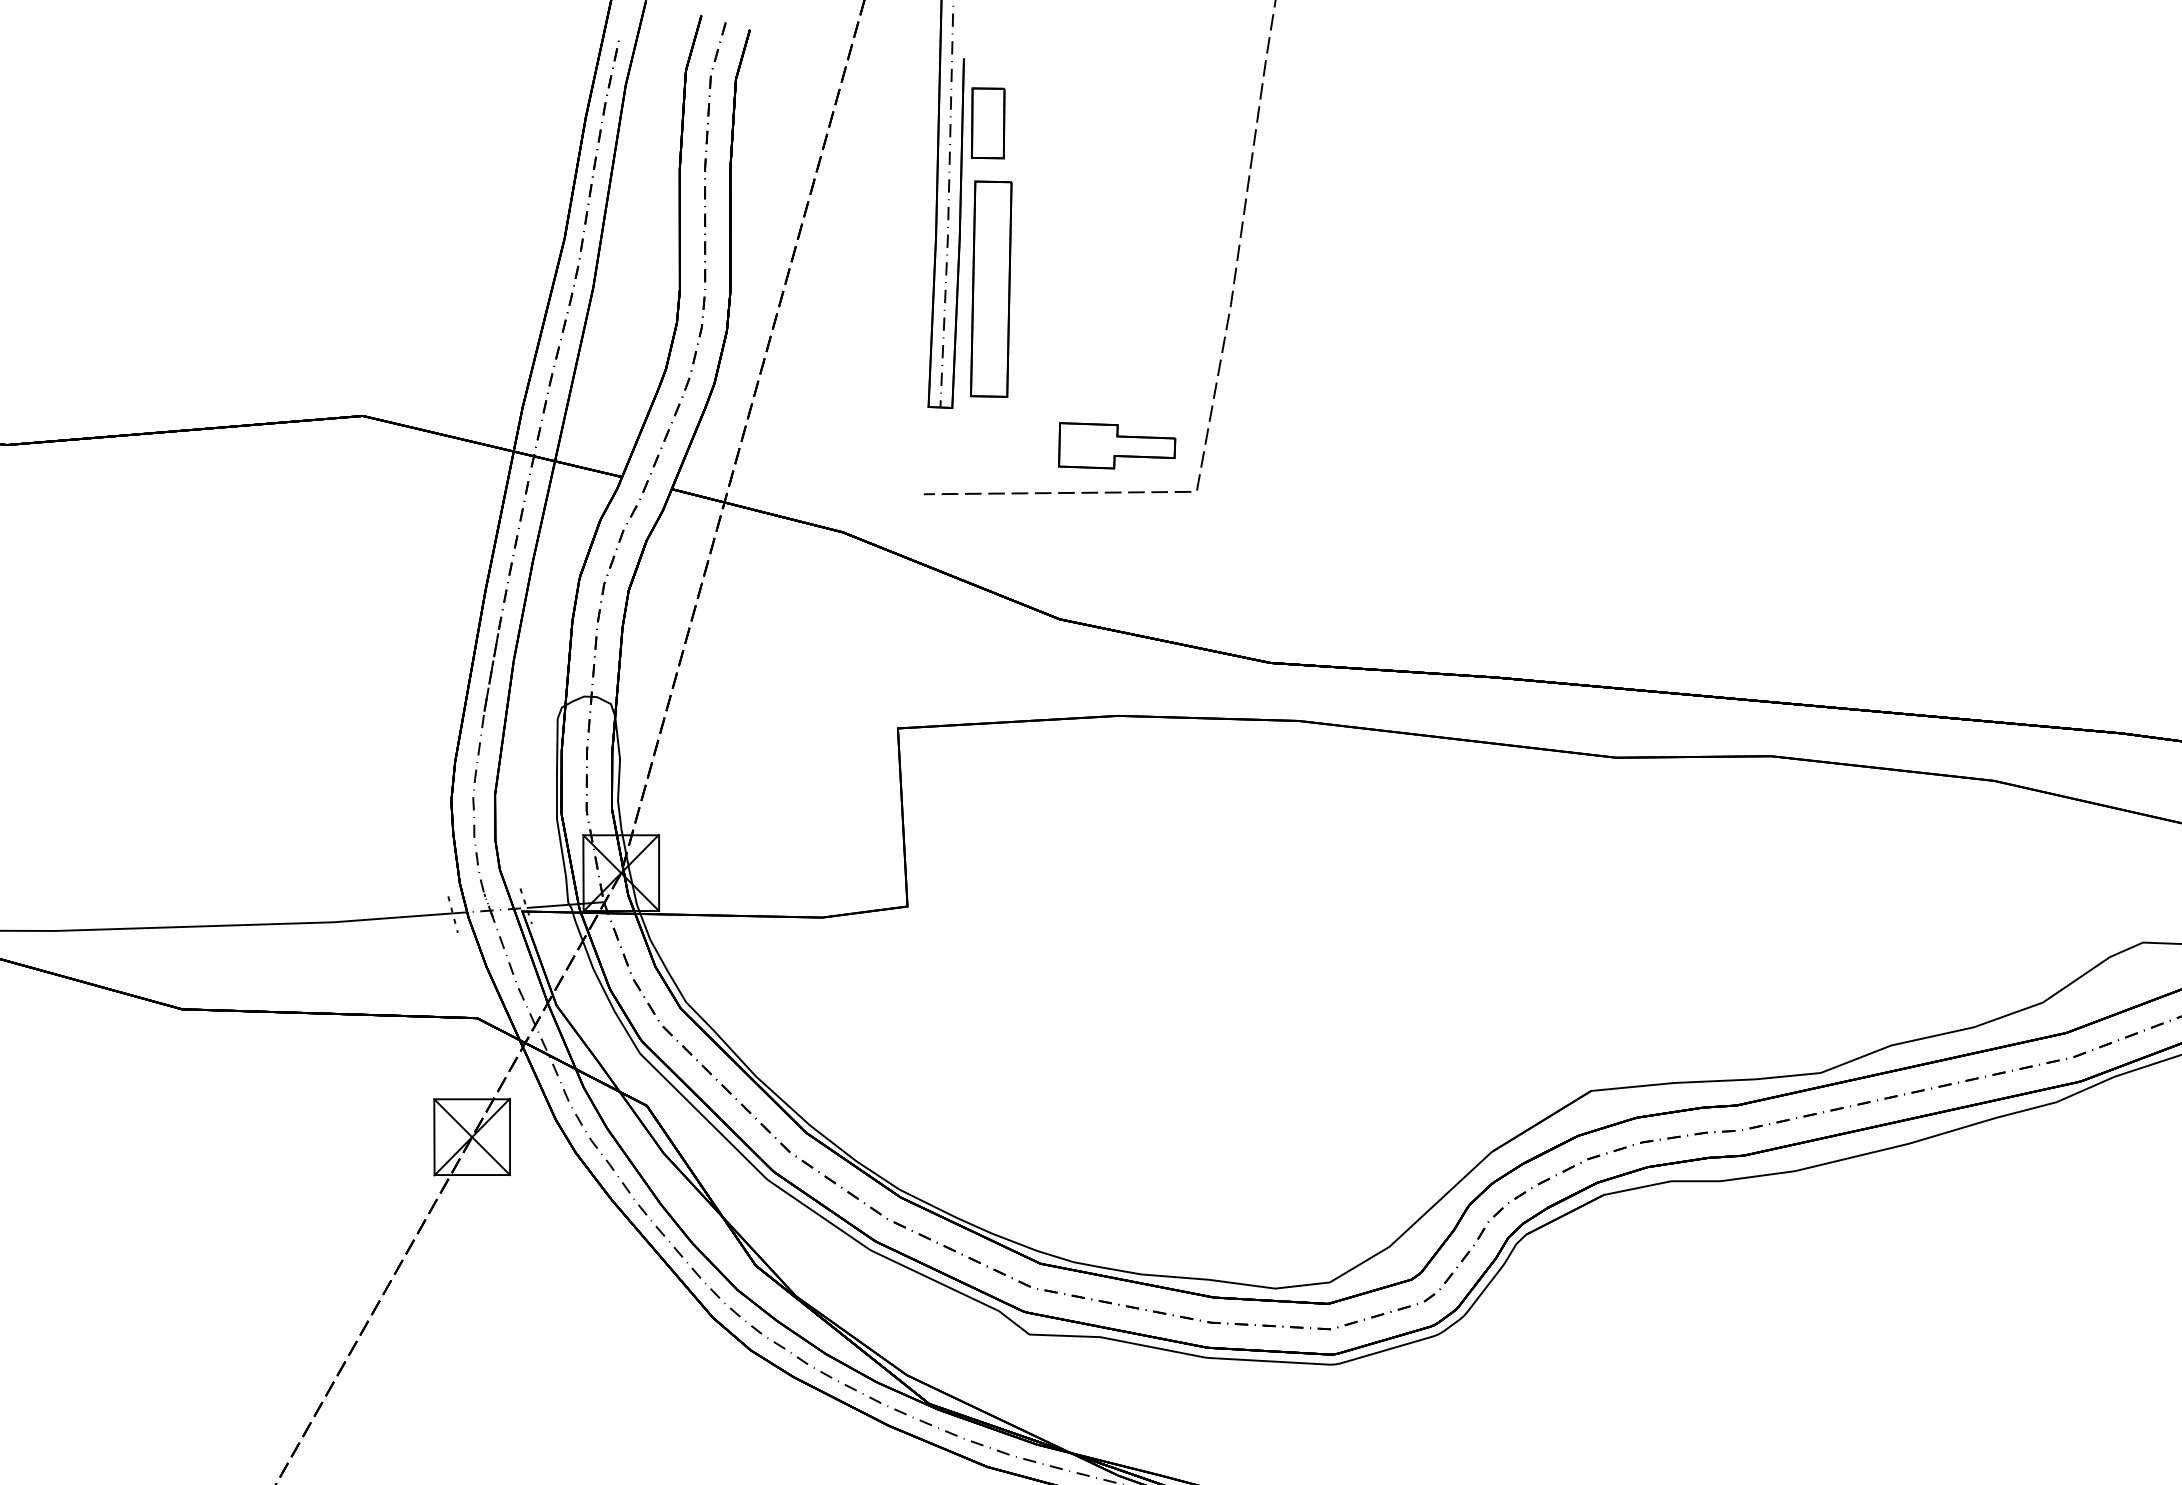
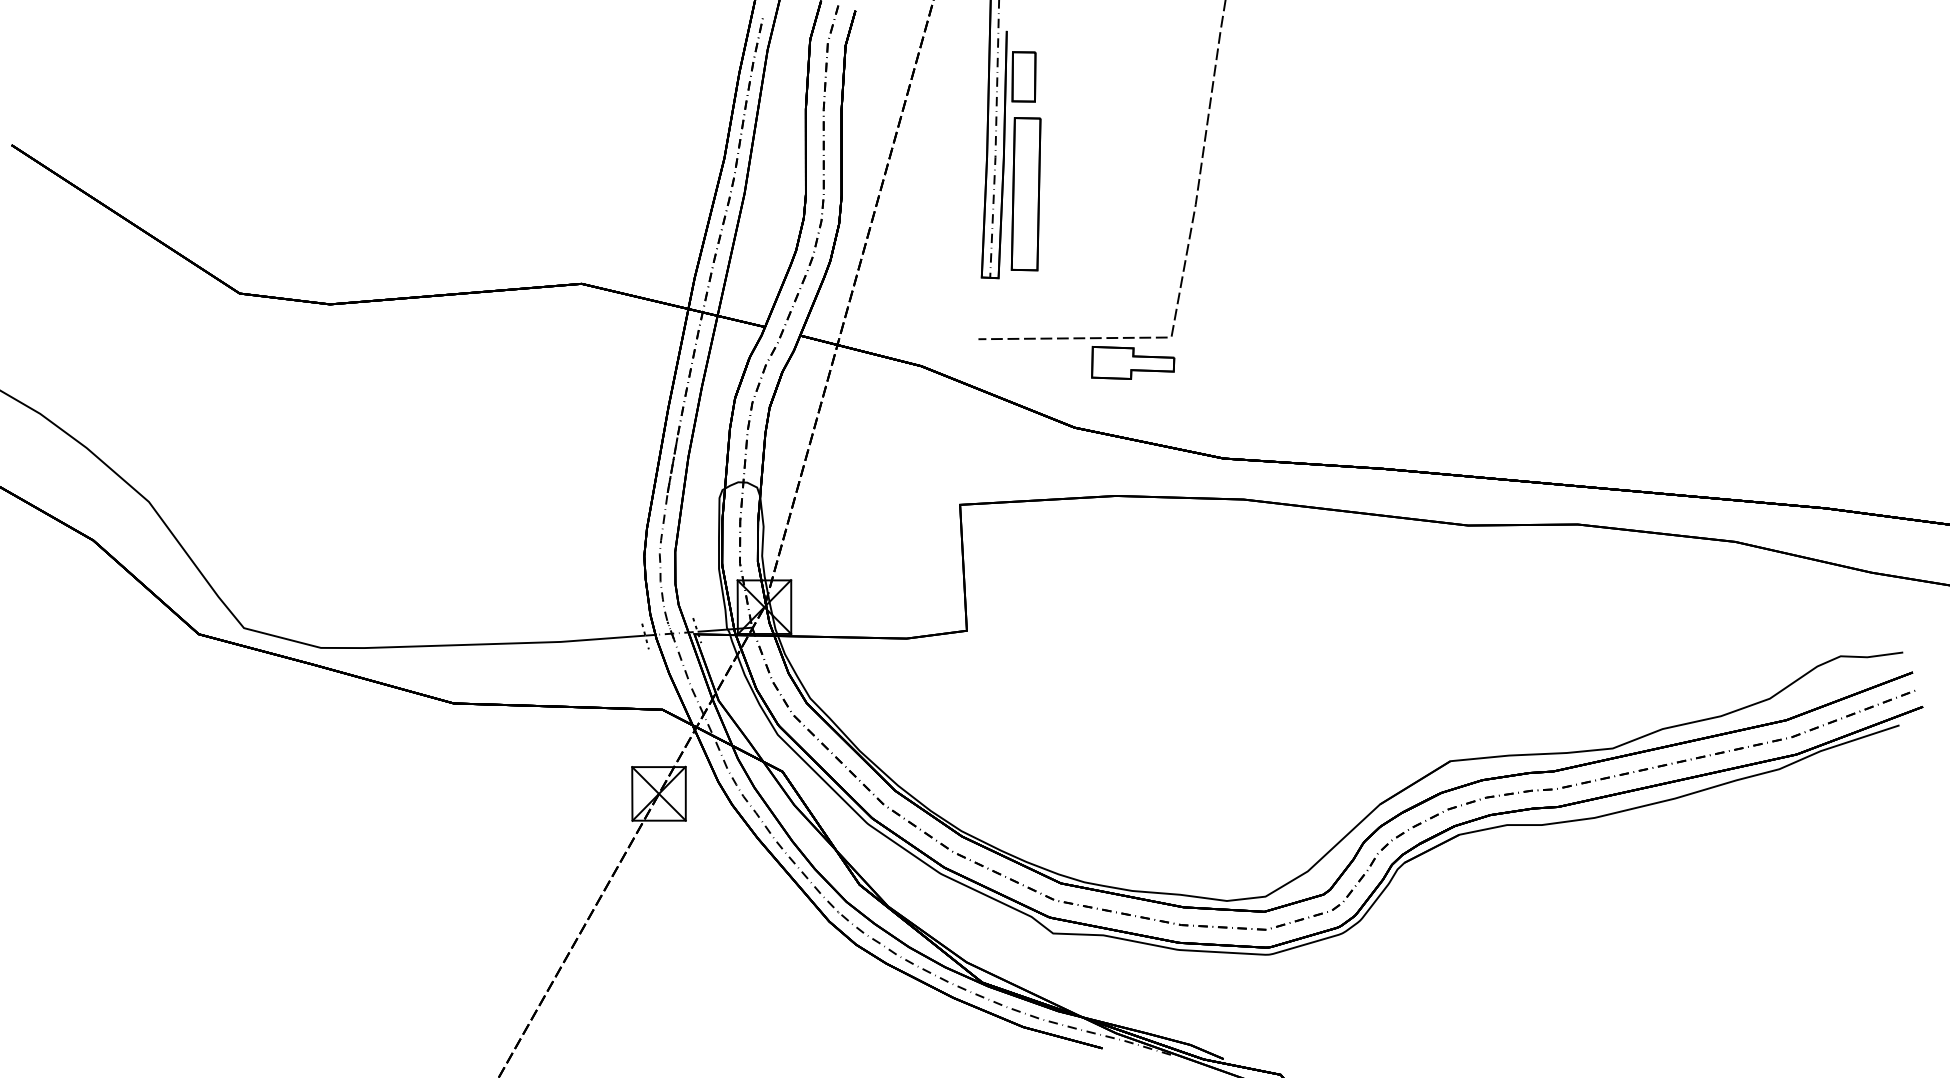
part: (1117, 445) -> (1133, 362), moved

